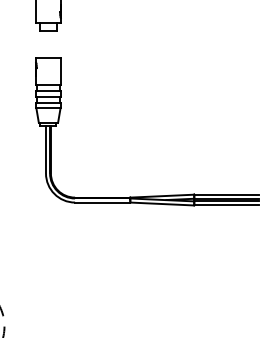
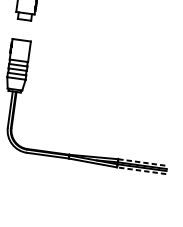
line: (227, 194) -> (143, 162), solid -> dashed
line: (226, 205) -> (141, 170), solid -> dashed

